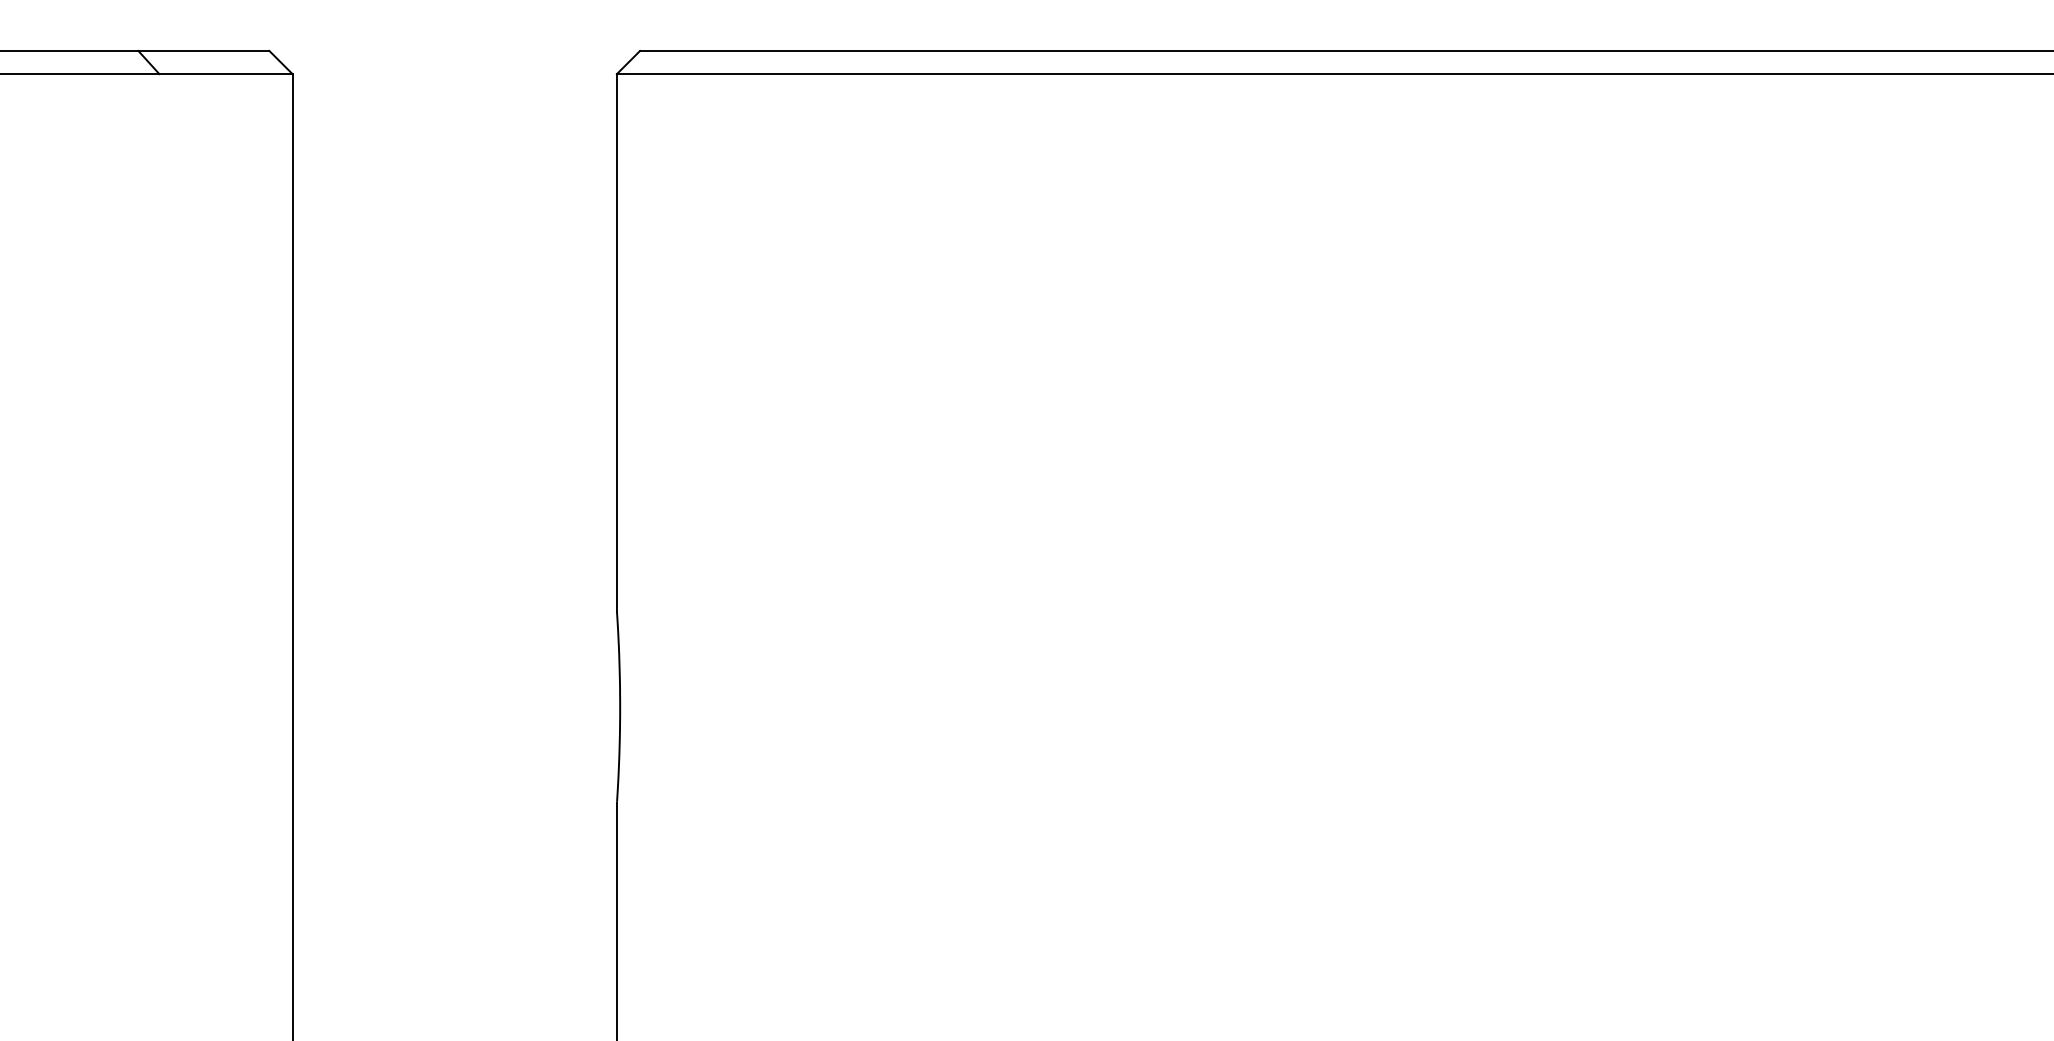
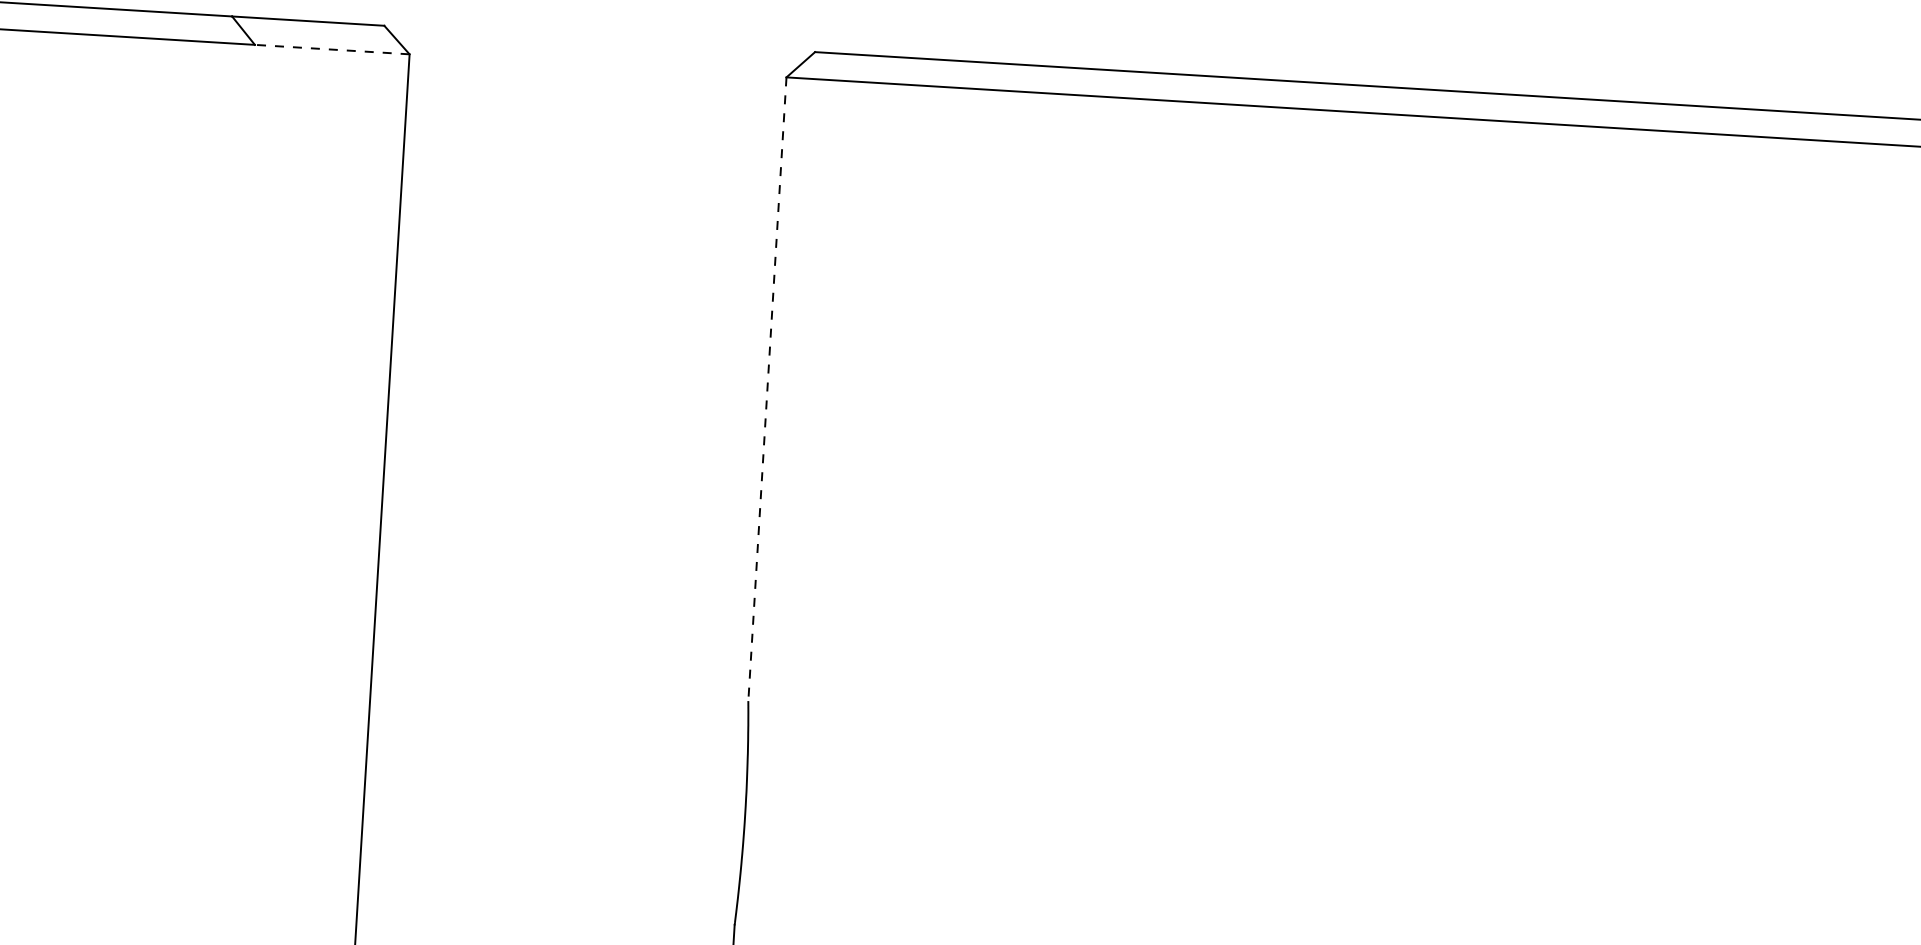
line: (225, 74) -> (331, 50), solid -> dashed
line: (616, 343) -> (766, 390), solid -> dashed

